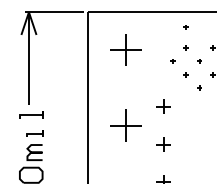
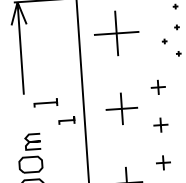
part: (125, 49) -> (116, 32), size x1.4
line: (31, 114) -> (46, 102), moved
line: (34, 133) -> (66, 120), moved

